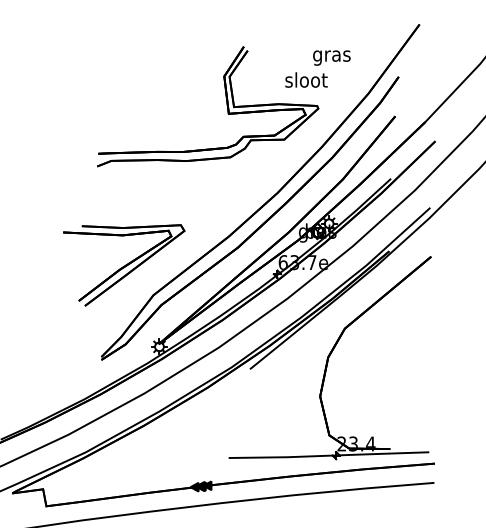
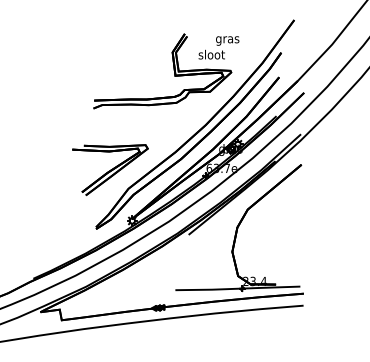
text: (317, 68) -> (218, 47), moved

